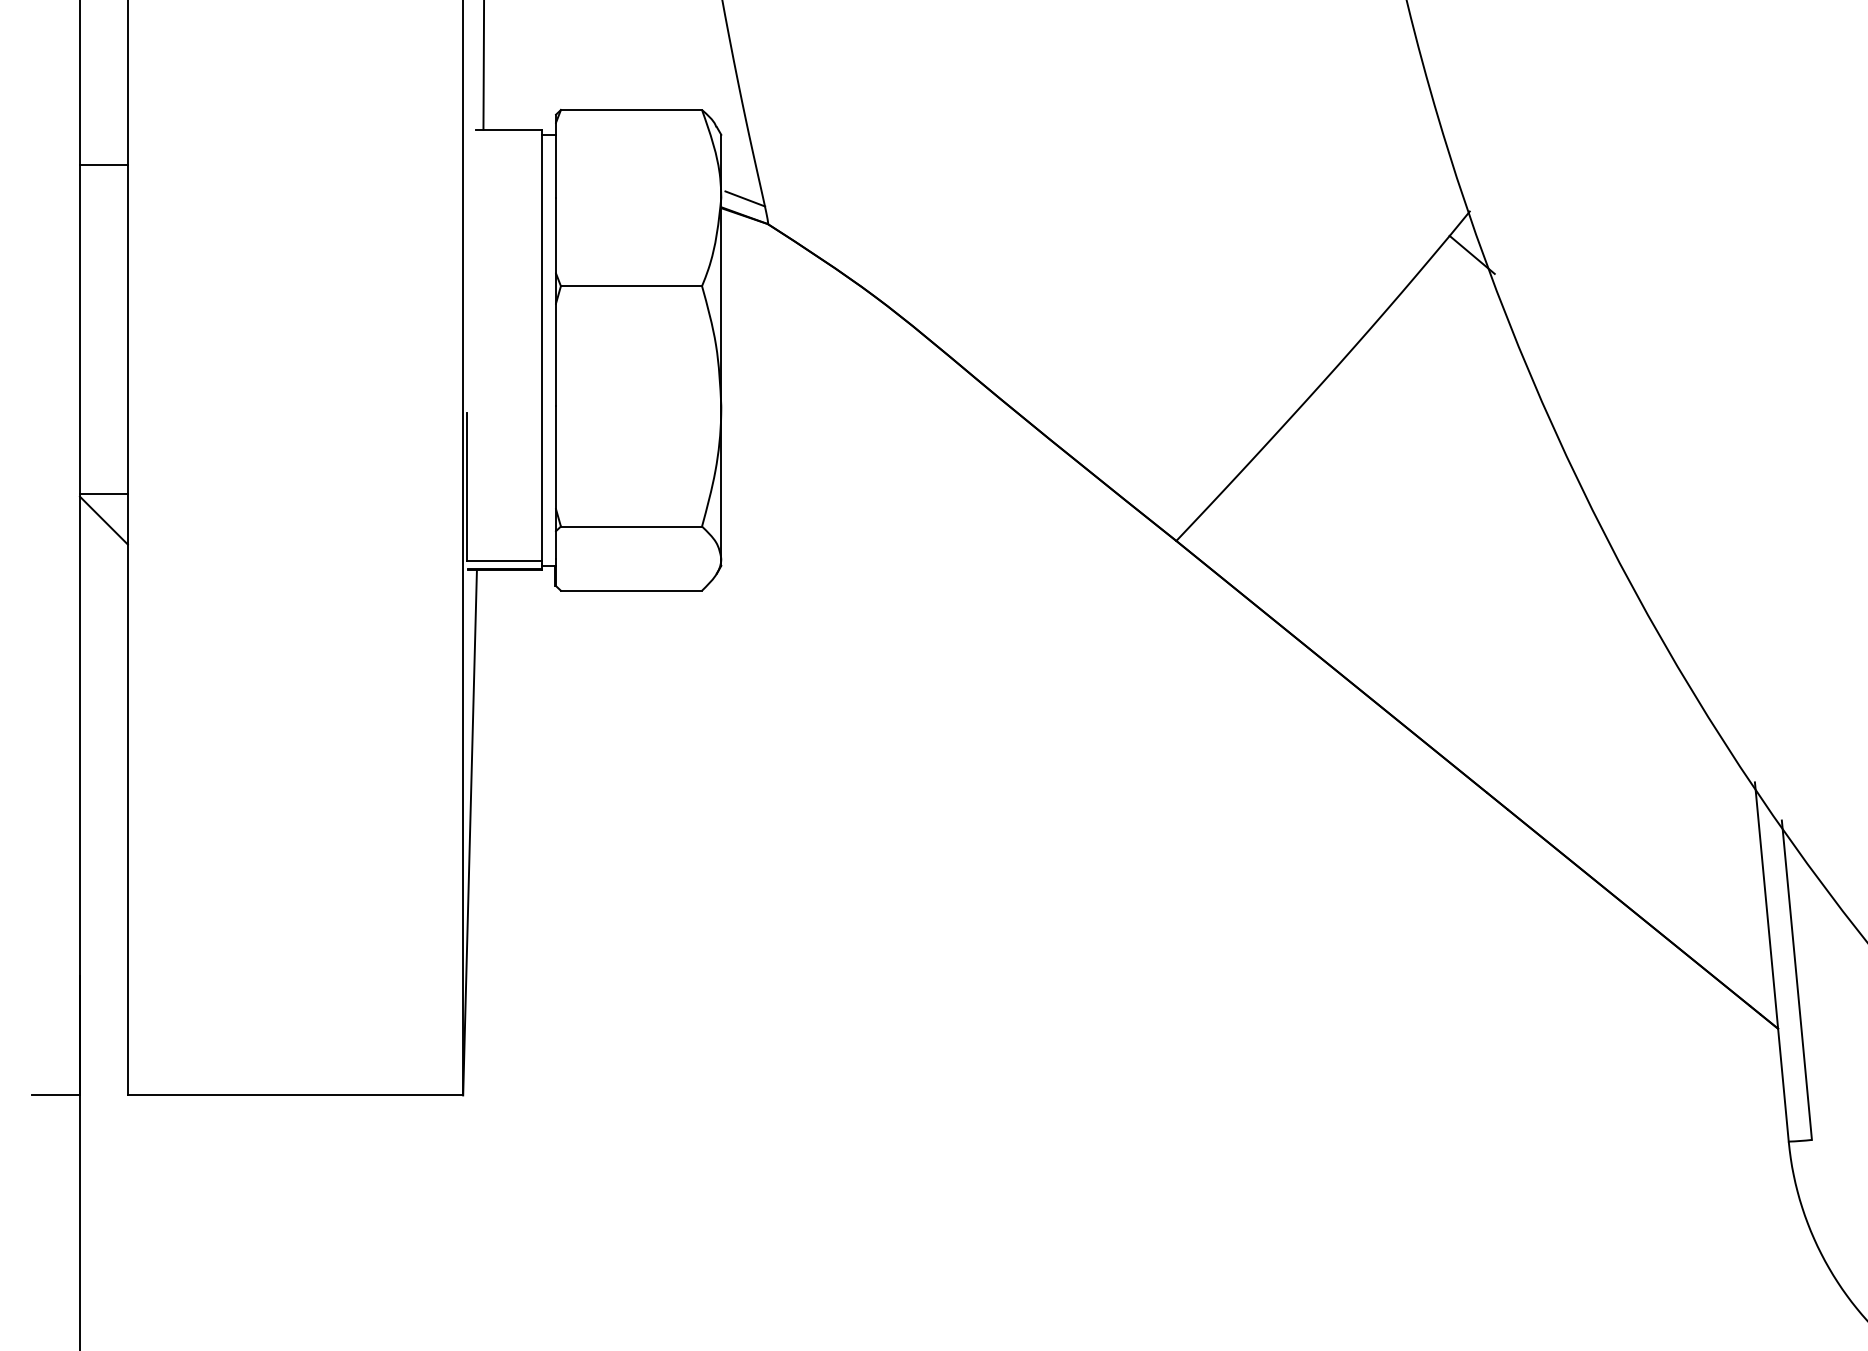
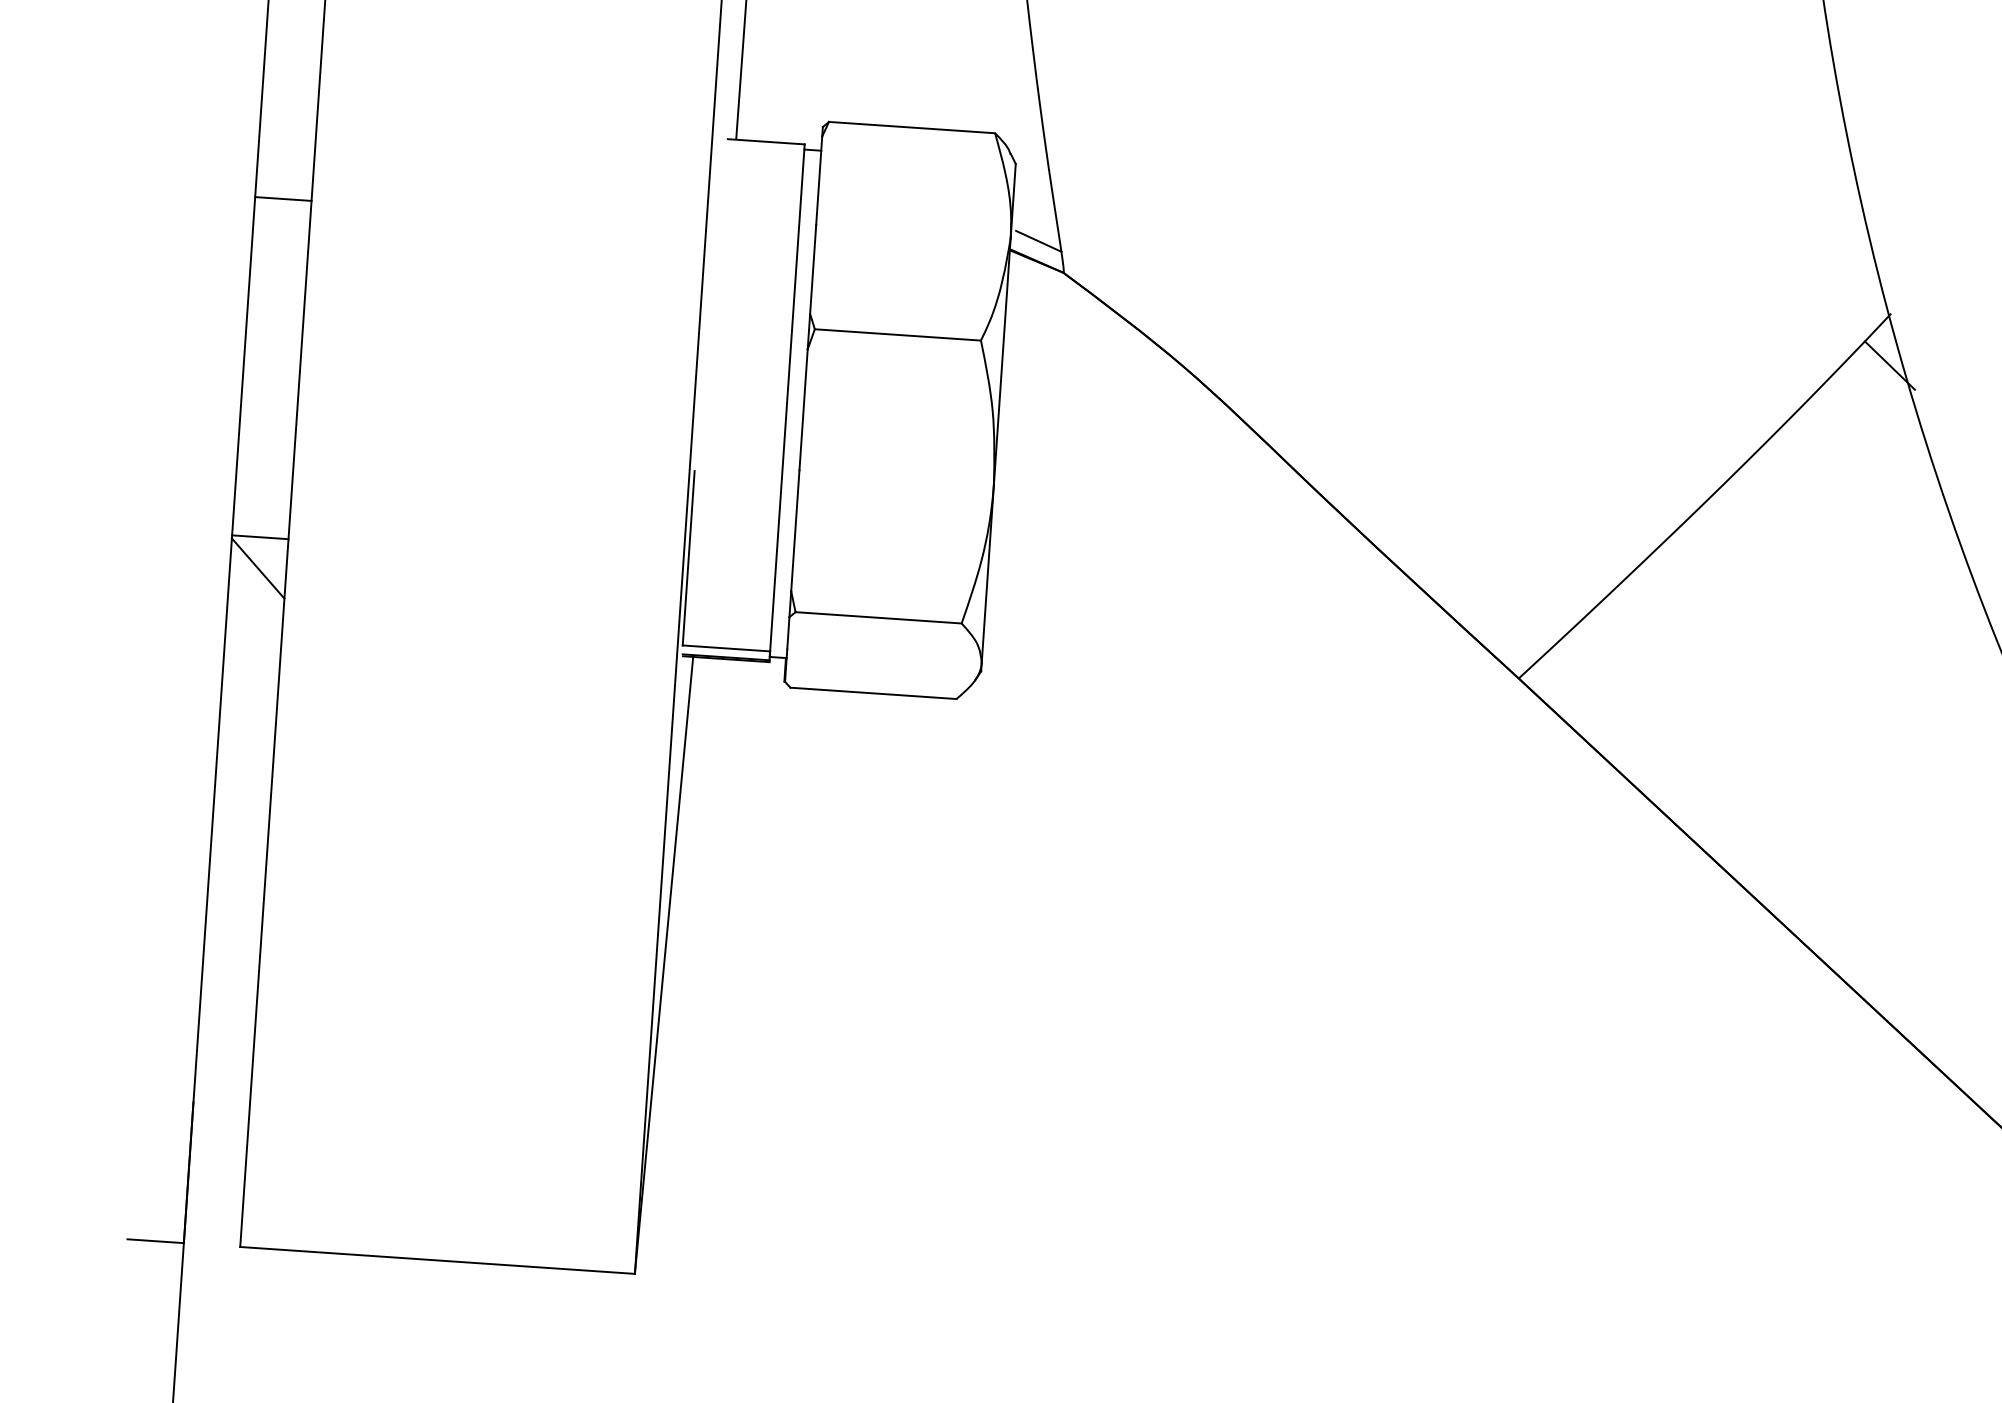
line: (103, 164) -> (282, 198), moved

